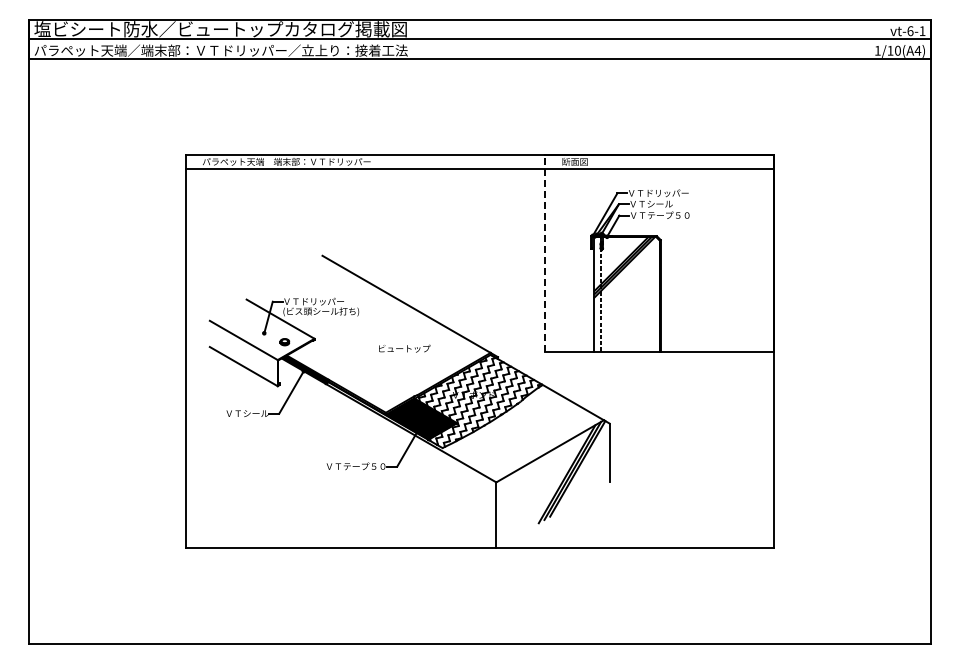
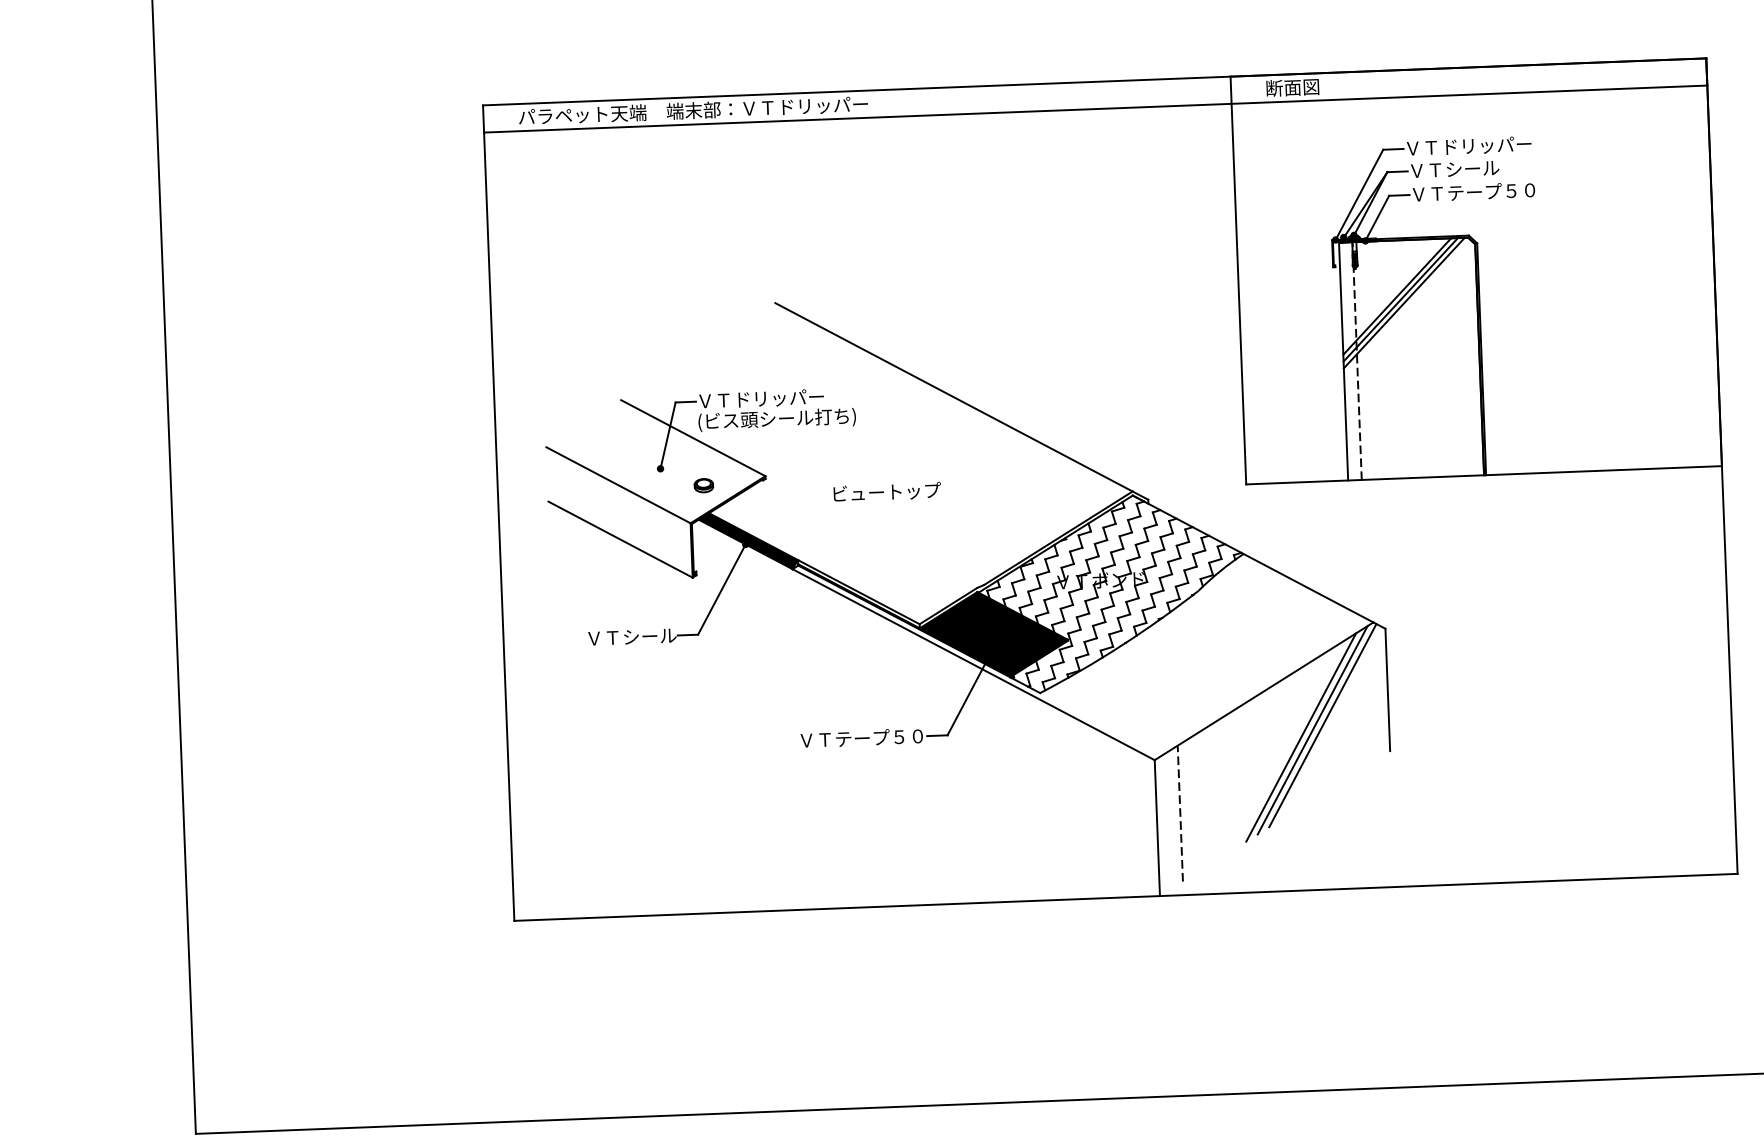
line: (545, 253) -> (1238, 280), dashed -> solid
text: (404, 348) -> (886, 491), moved
line: (507, 508) -> (1180, 813), added

